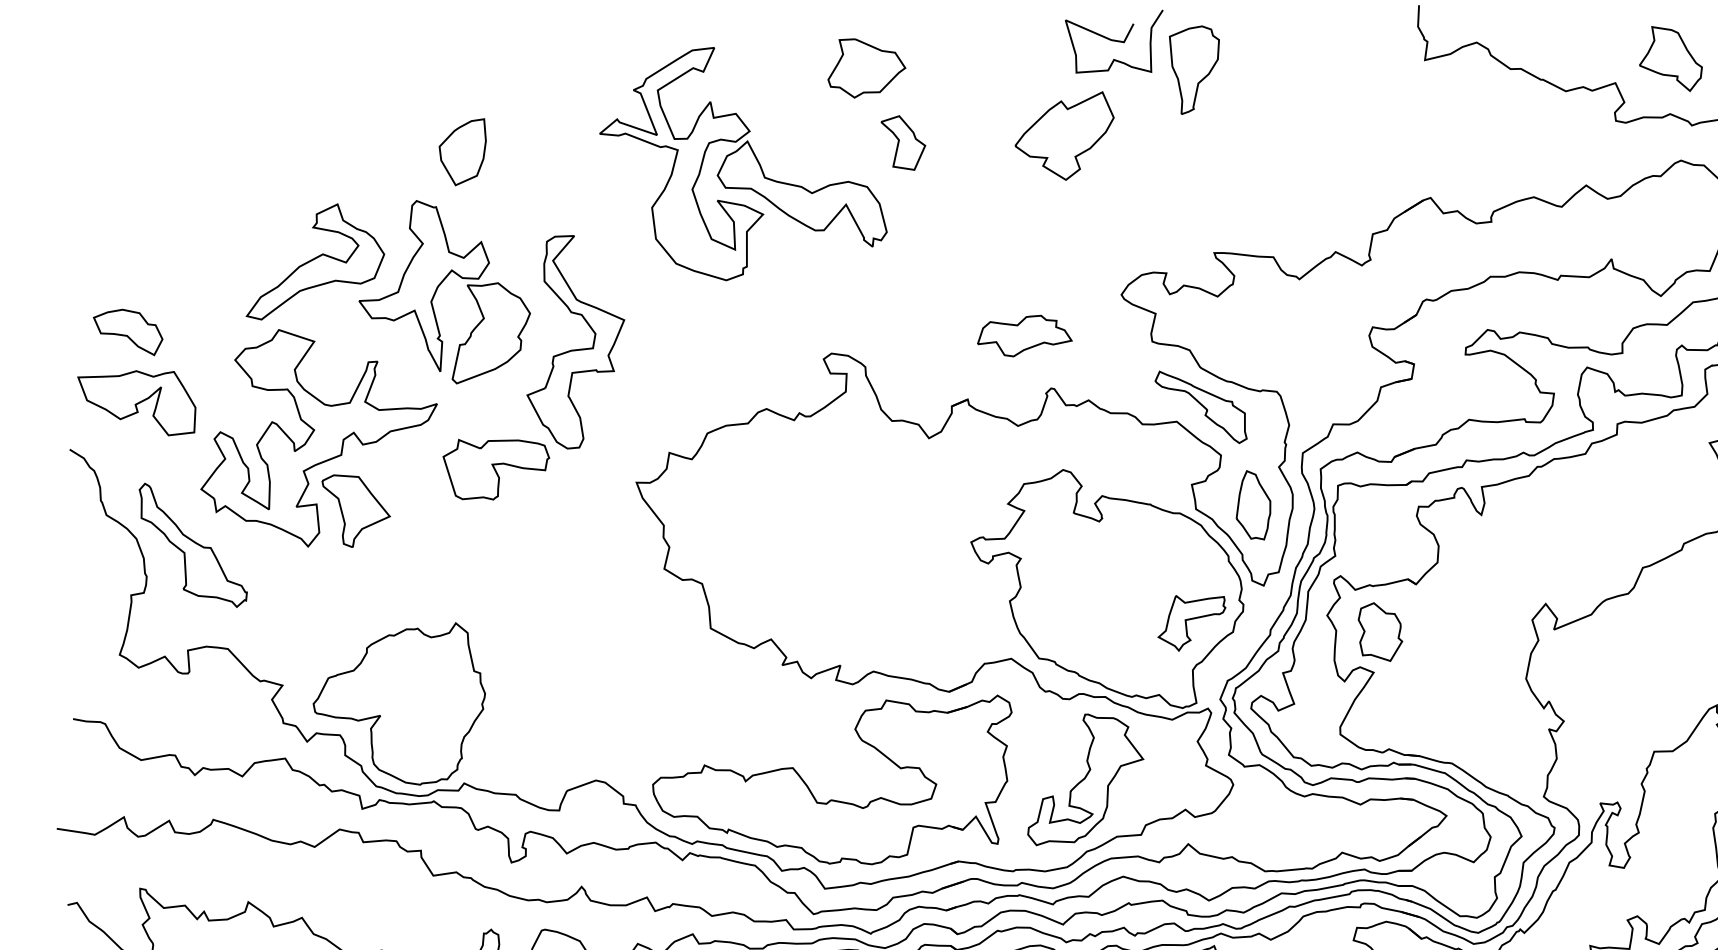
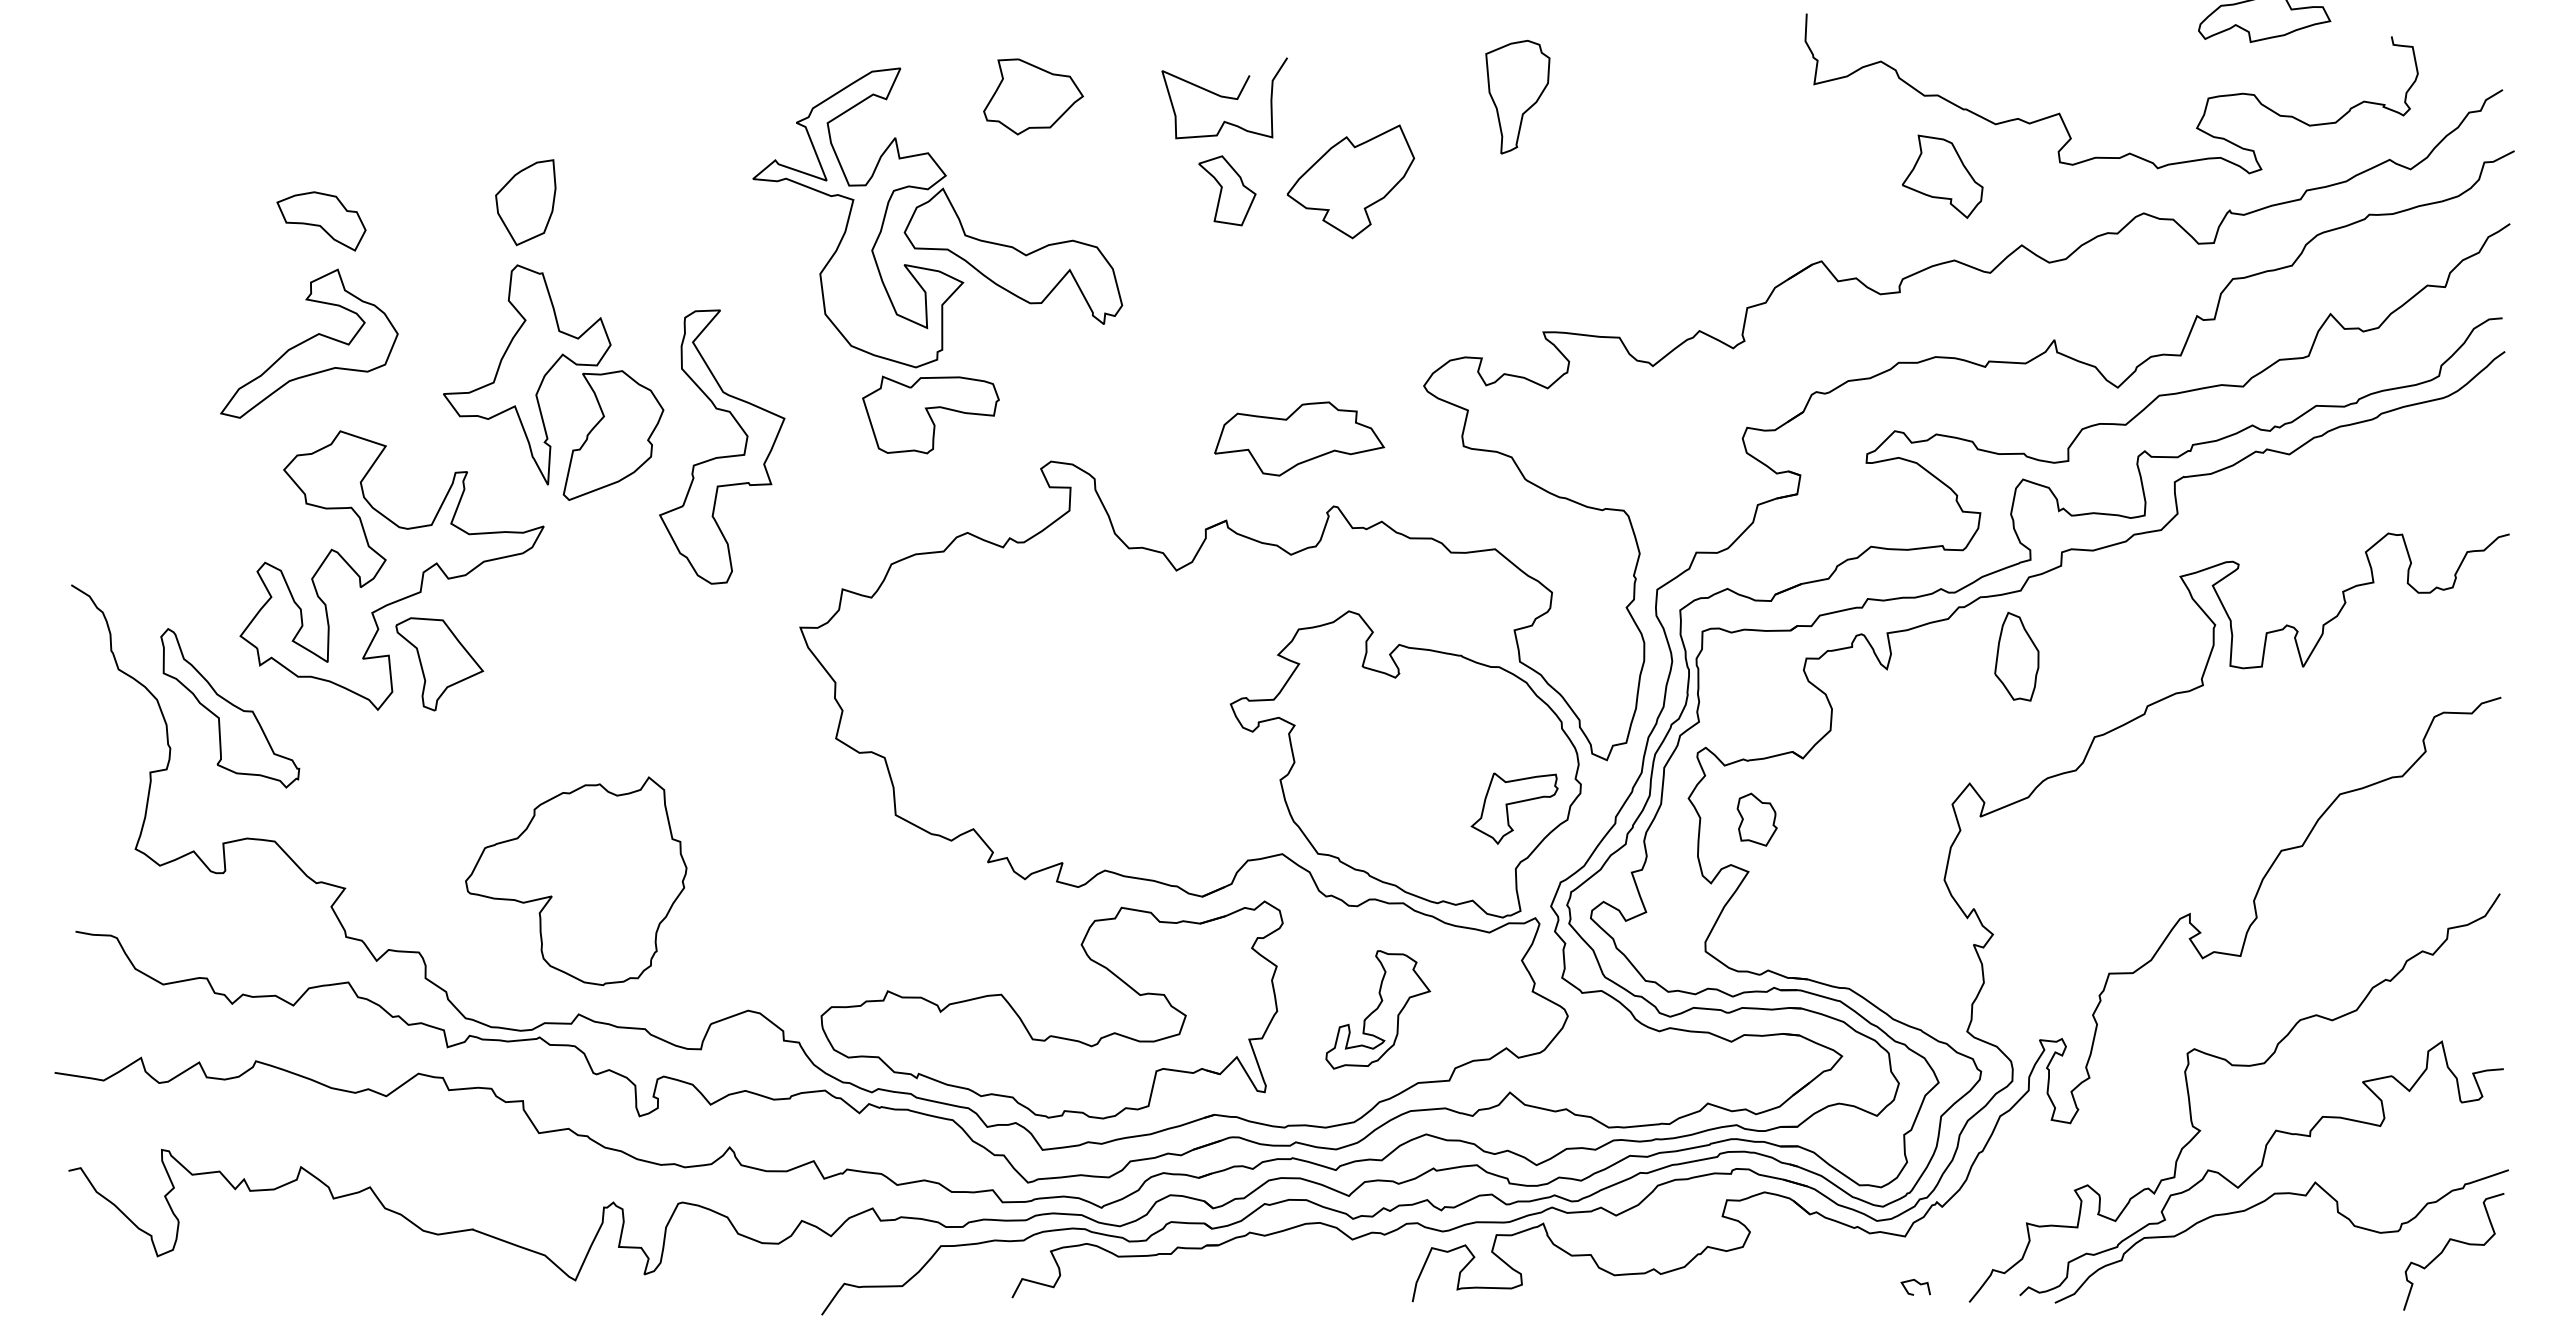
curve: (1114, 40) -> (1224, 97), moved
part: (1670, 58) -> (1942, 176), moved
part: (866, 68) -> (1033, 96), moved
part: (903, 142) -> (1227, 190), moved
part: (462, 152) -> (525, 202), moved
part: (315, 261) -> (309, 343), moved
part: (128, 332) -> (321, 221), moved
part: (1024, 336) -> (1299, 439), size x1.4
part: (136, 403) -> (157, 525), removed
part: (1201, 407) -> (1526, 530), removed
part: (495, 469) -> (930, 414), moved
part: (1253, 505) -> (2016, 656), moved
part: (1380, 631) -> (1757, 819), size x0.7
part: (399, 704) -> (576, 881), moved
part: (1086, 779) -> (1378, 1009), size x0.7

